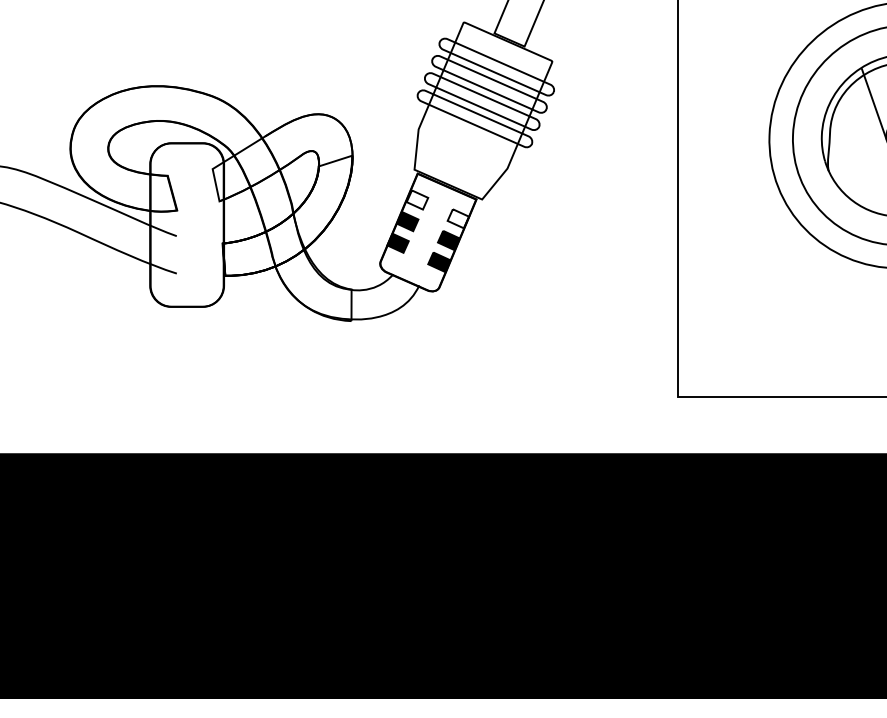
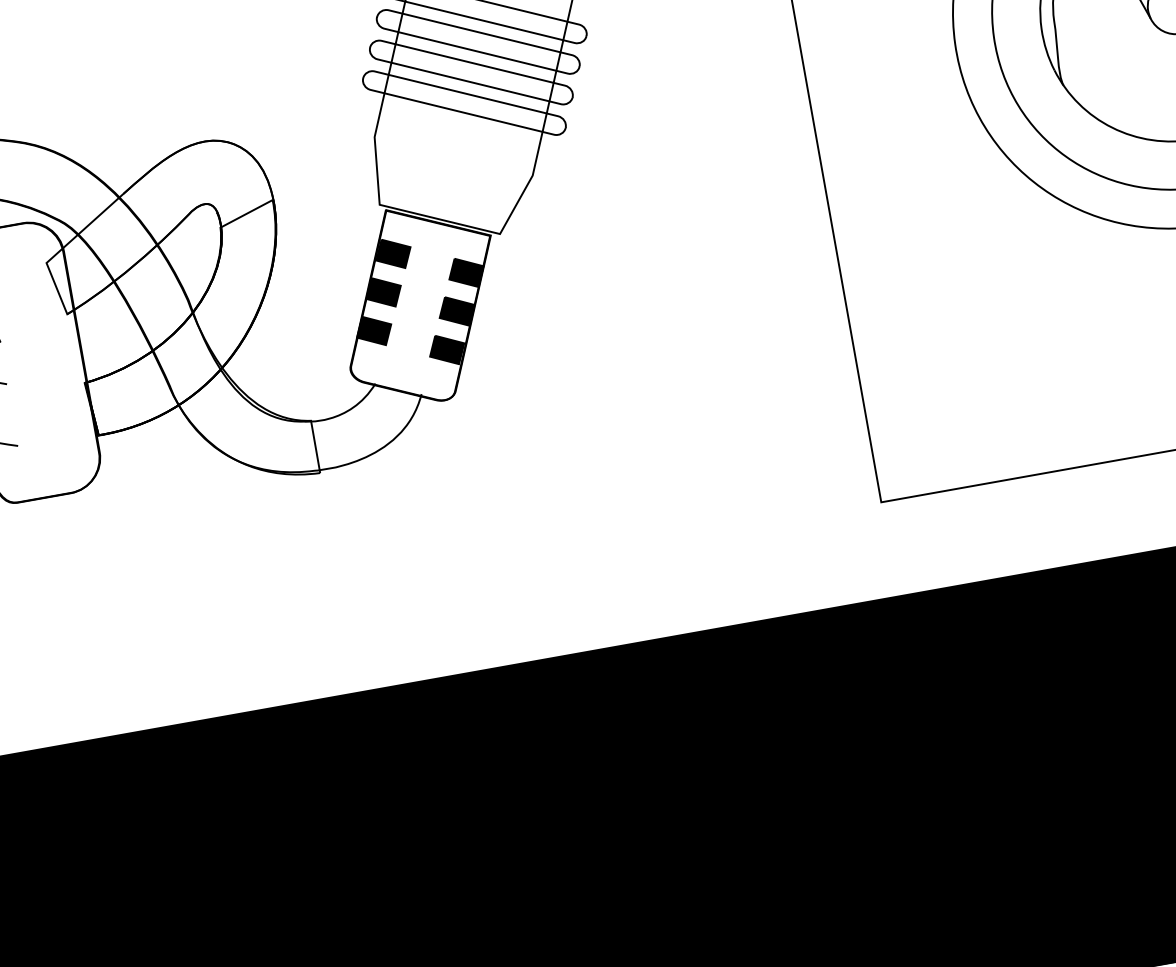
fill: (417, 199) -> (393, 253), added
fill: (458, 218) -> (466, 272), added

